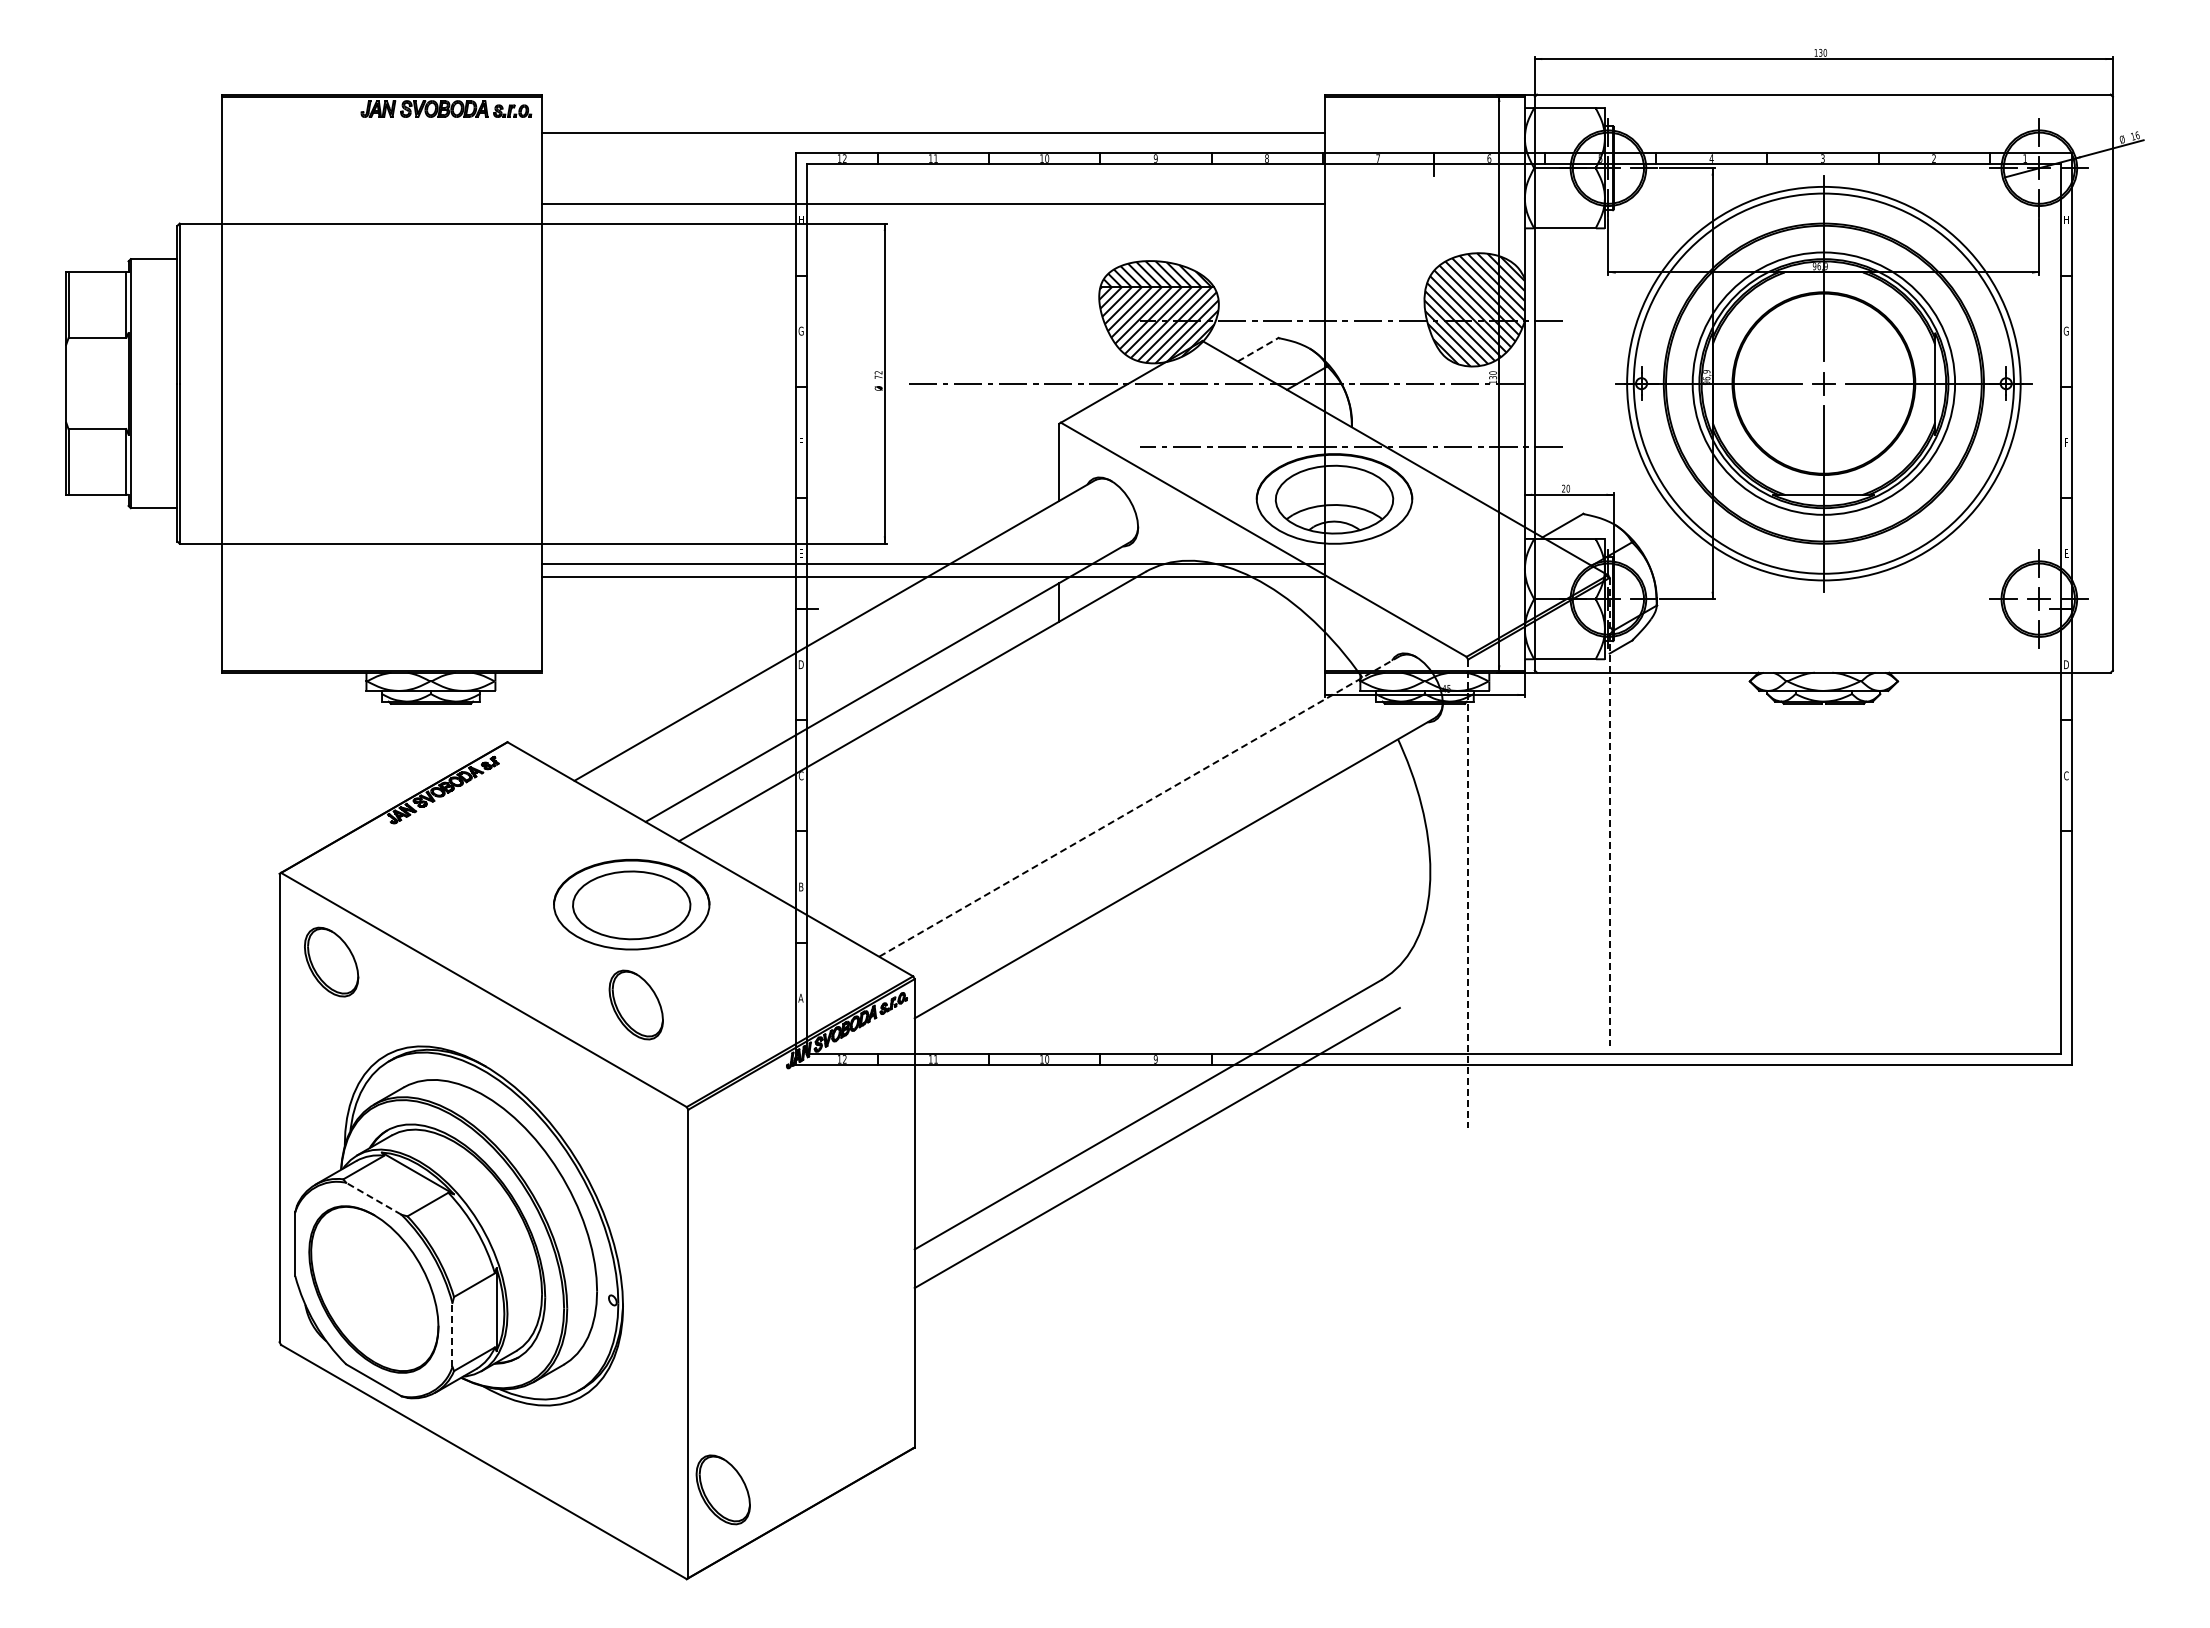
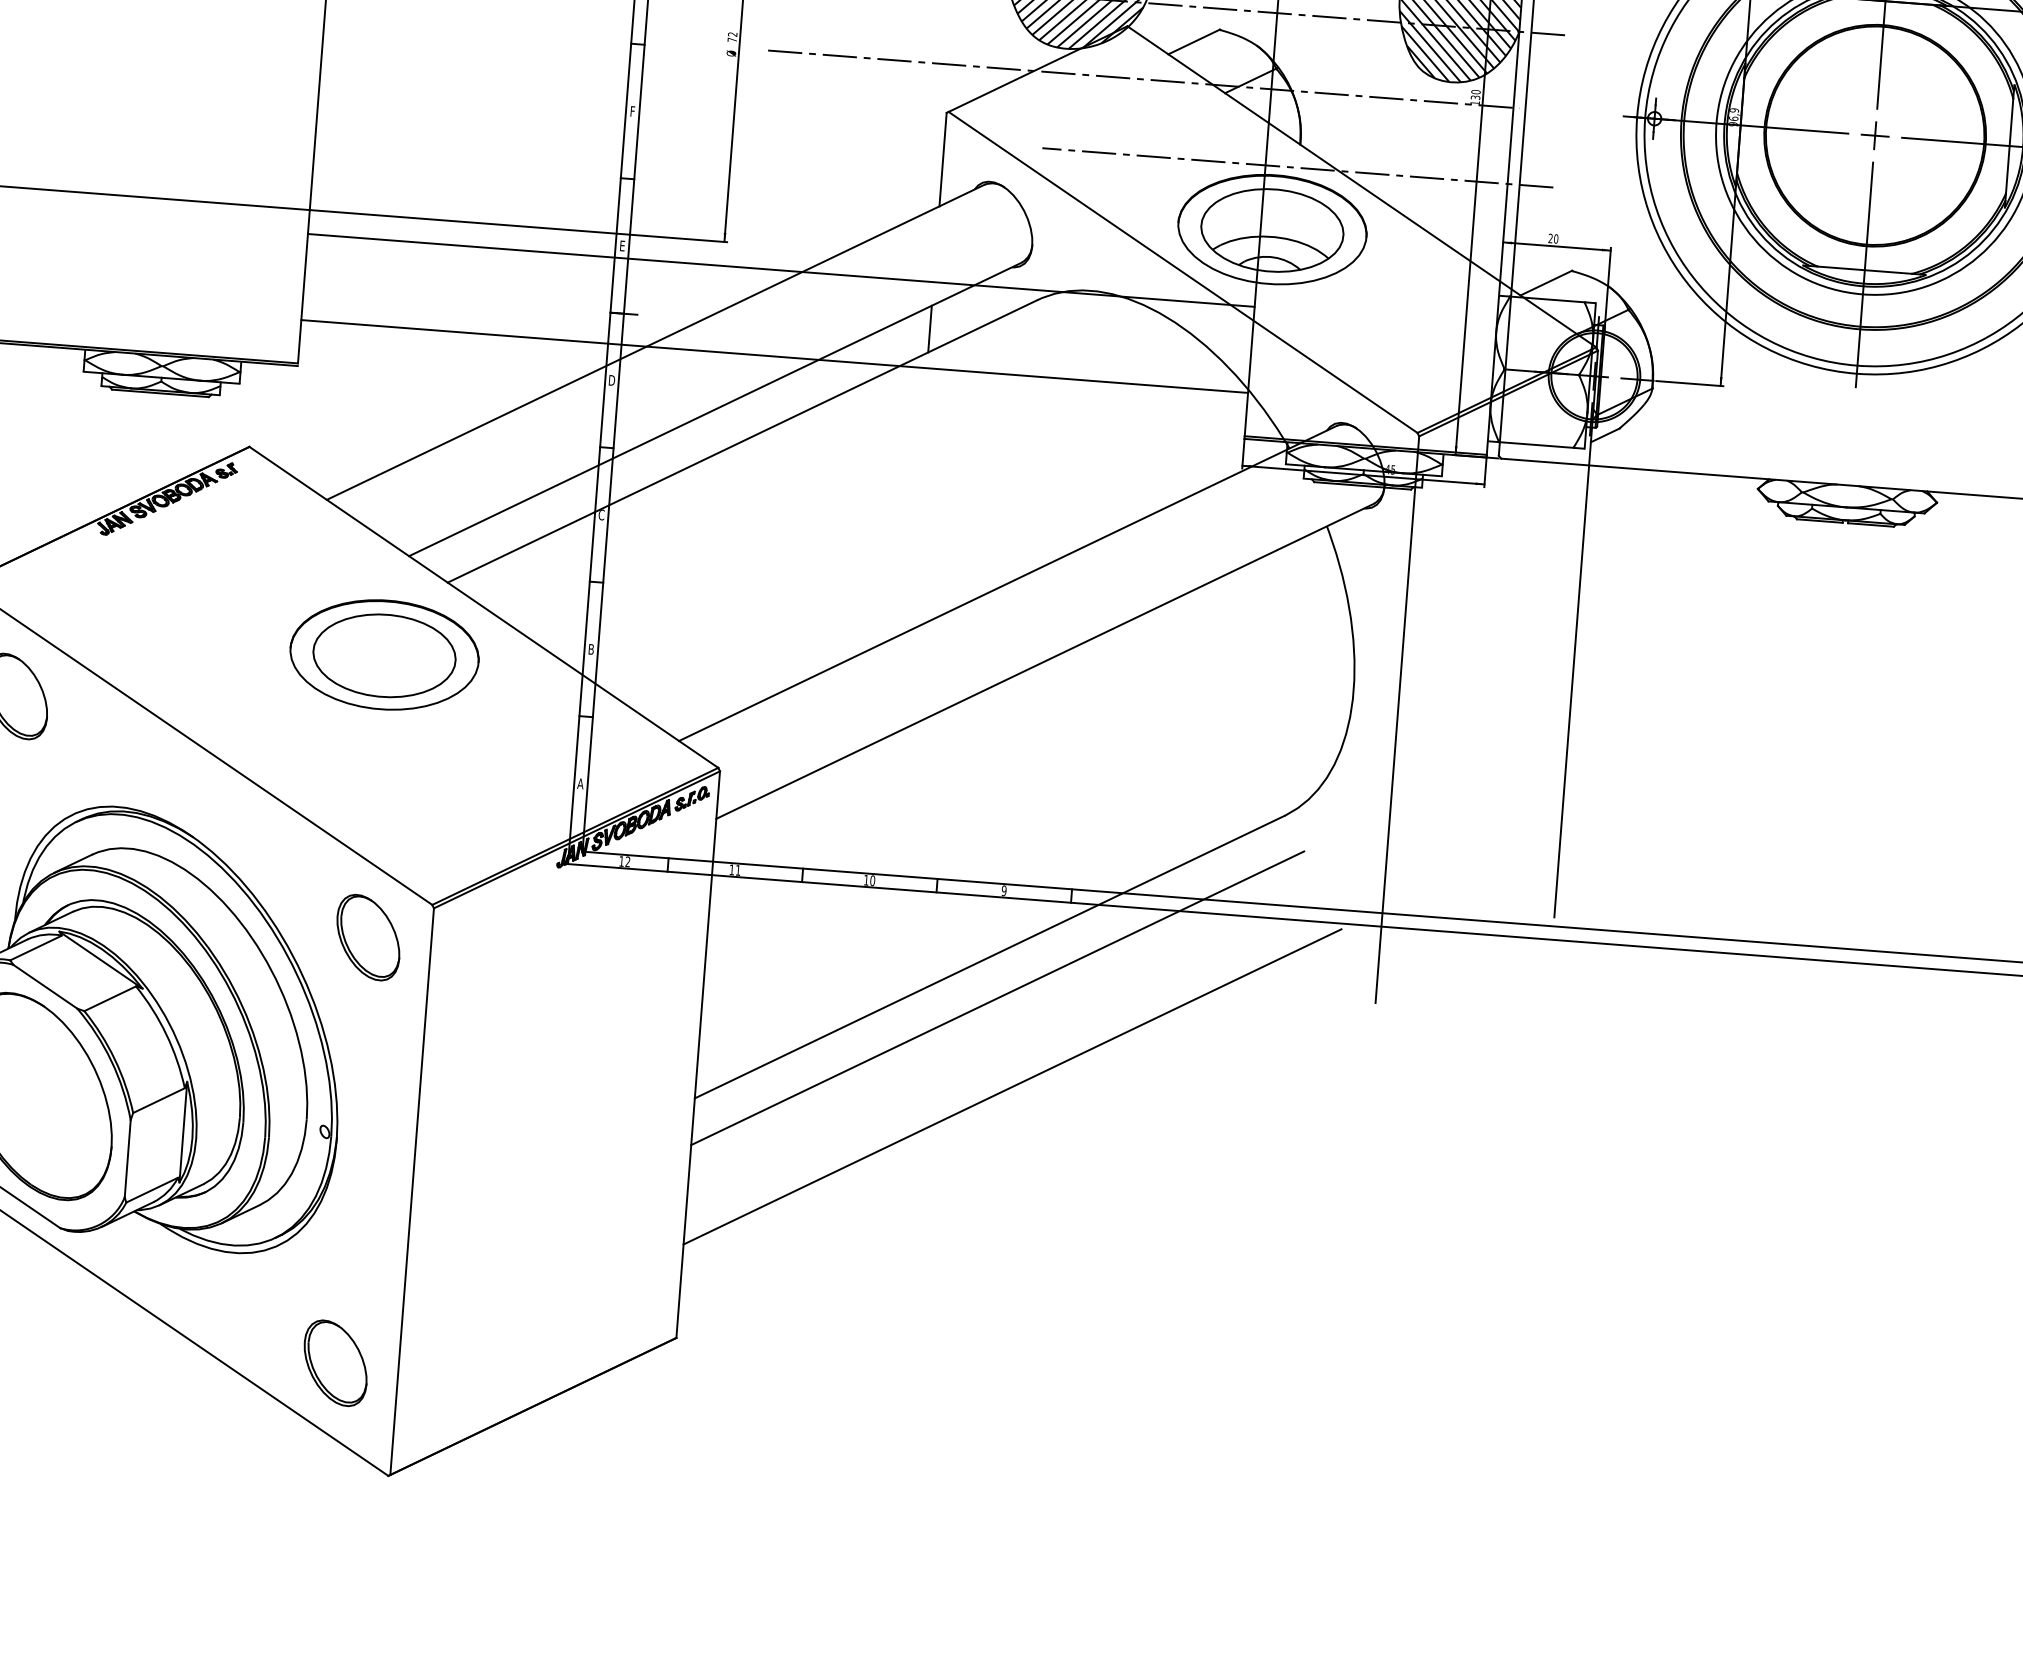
line: (1258, 349) -> (1194, 41), dashed -> solid
line: (933, 576) -> (774, 356), moved
line: (1139, 806) -> (1007, 583), dashed -> solid
line: (1609, 812) -> (1575, 634), dashed -> solid
line: (1468, 894) -> (1397, 720), dashed -> solid
part: (635, 1004) -> (367, 936), moved
line: (373, 1198) -> (44, 986), dashed -> solid
line: (1174, 1219) -> (1011, 1086), added
line: (452, 1334) -> (127, 1158), dashed -> solid
part: (722, 1489) -> (334, 1362), moved

